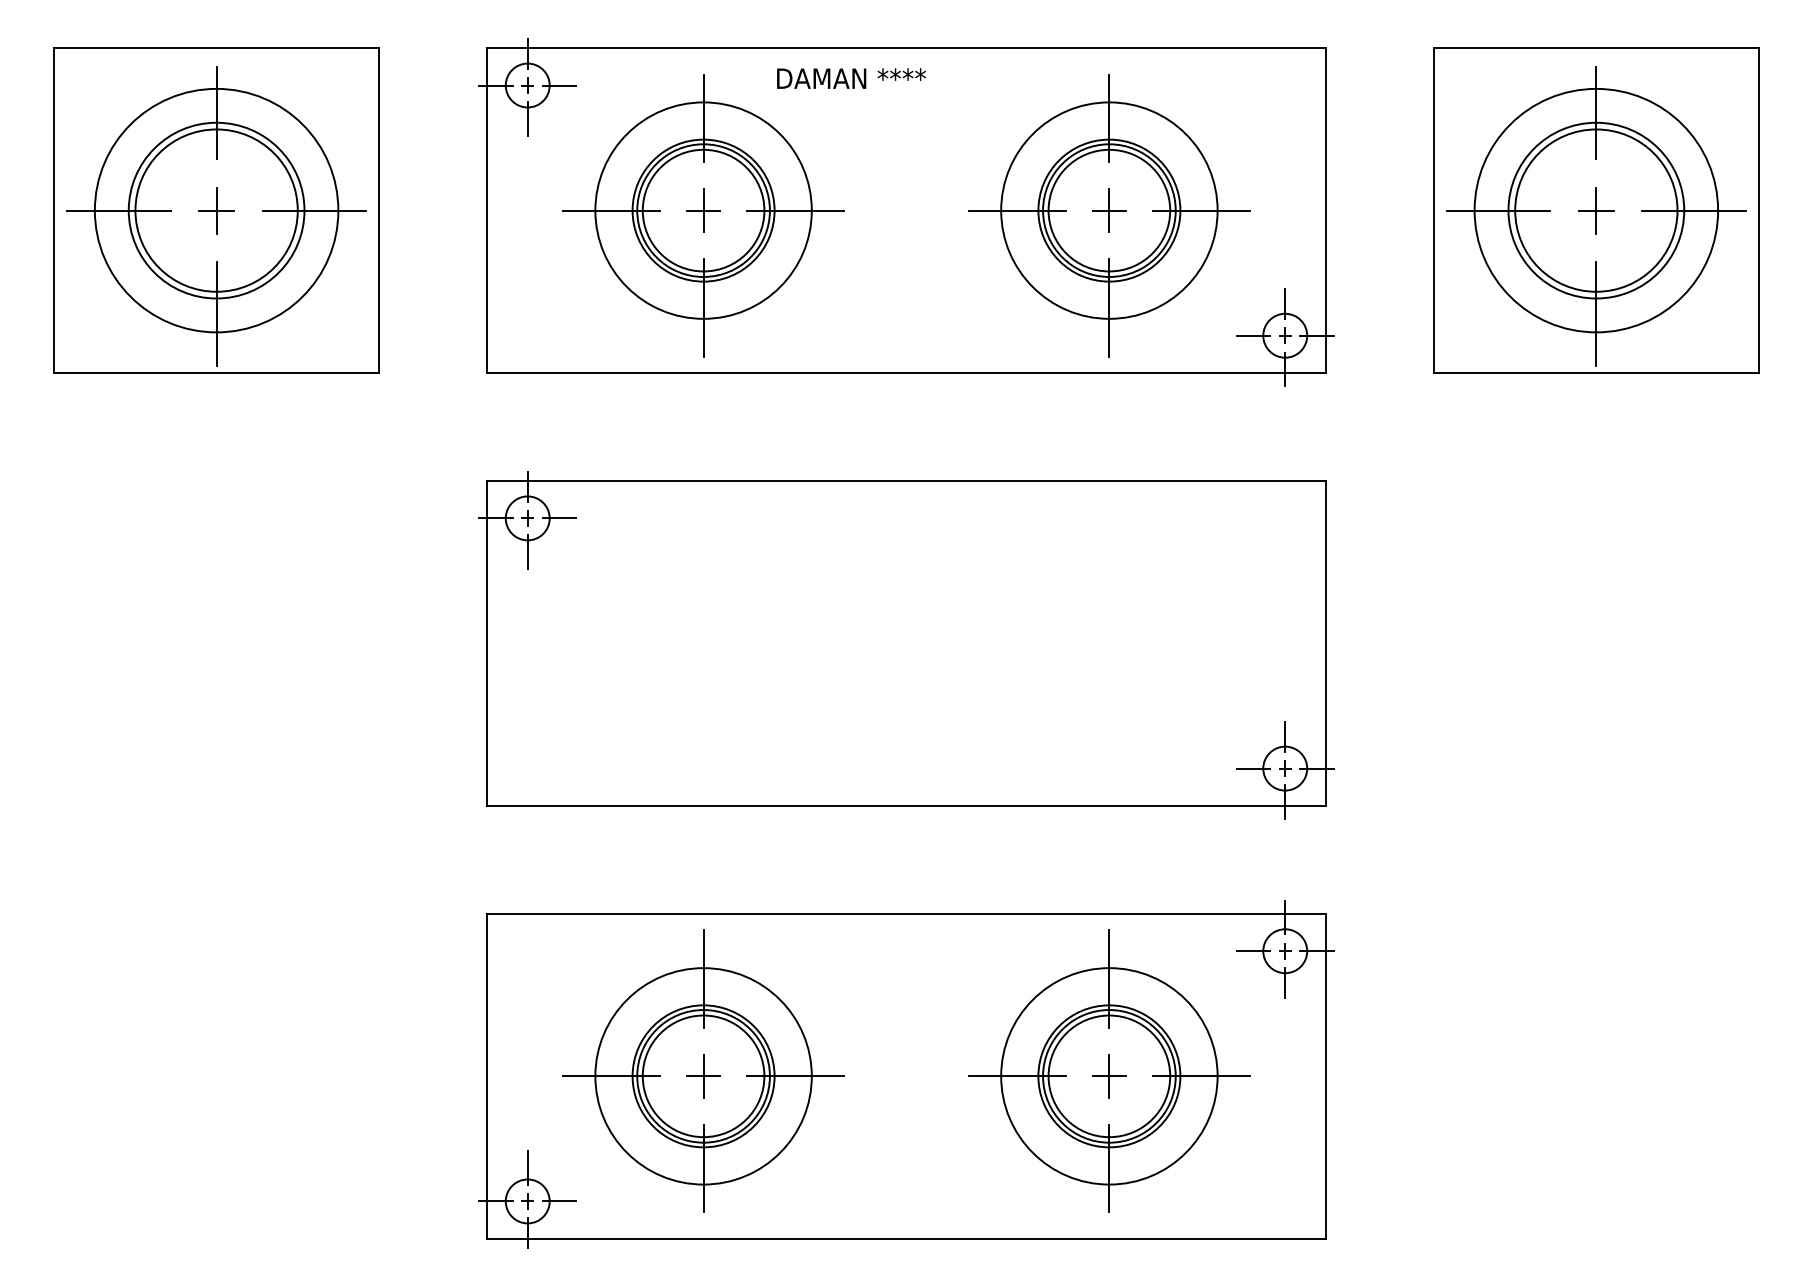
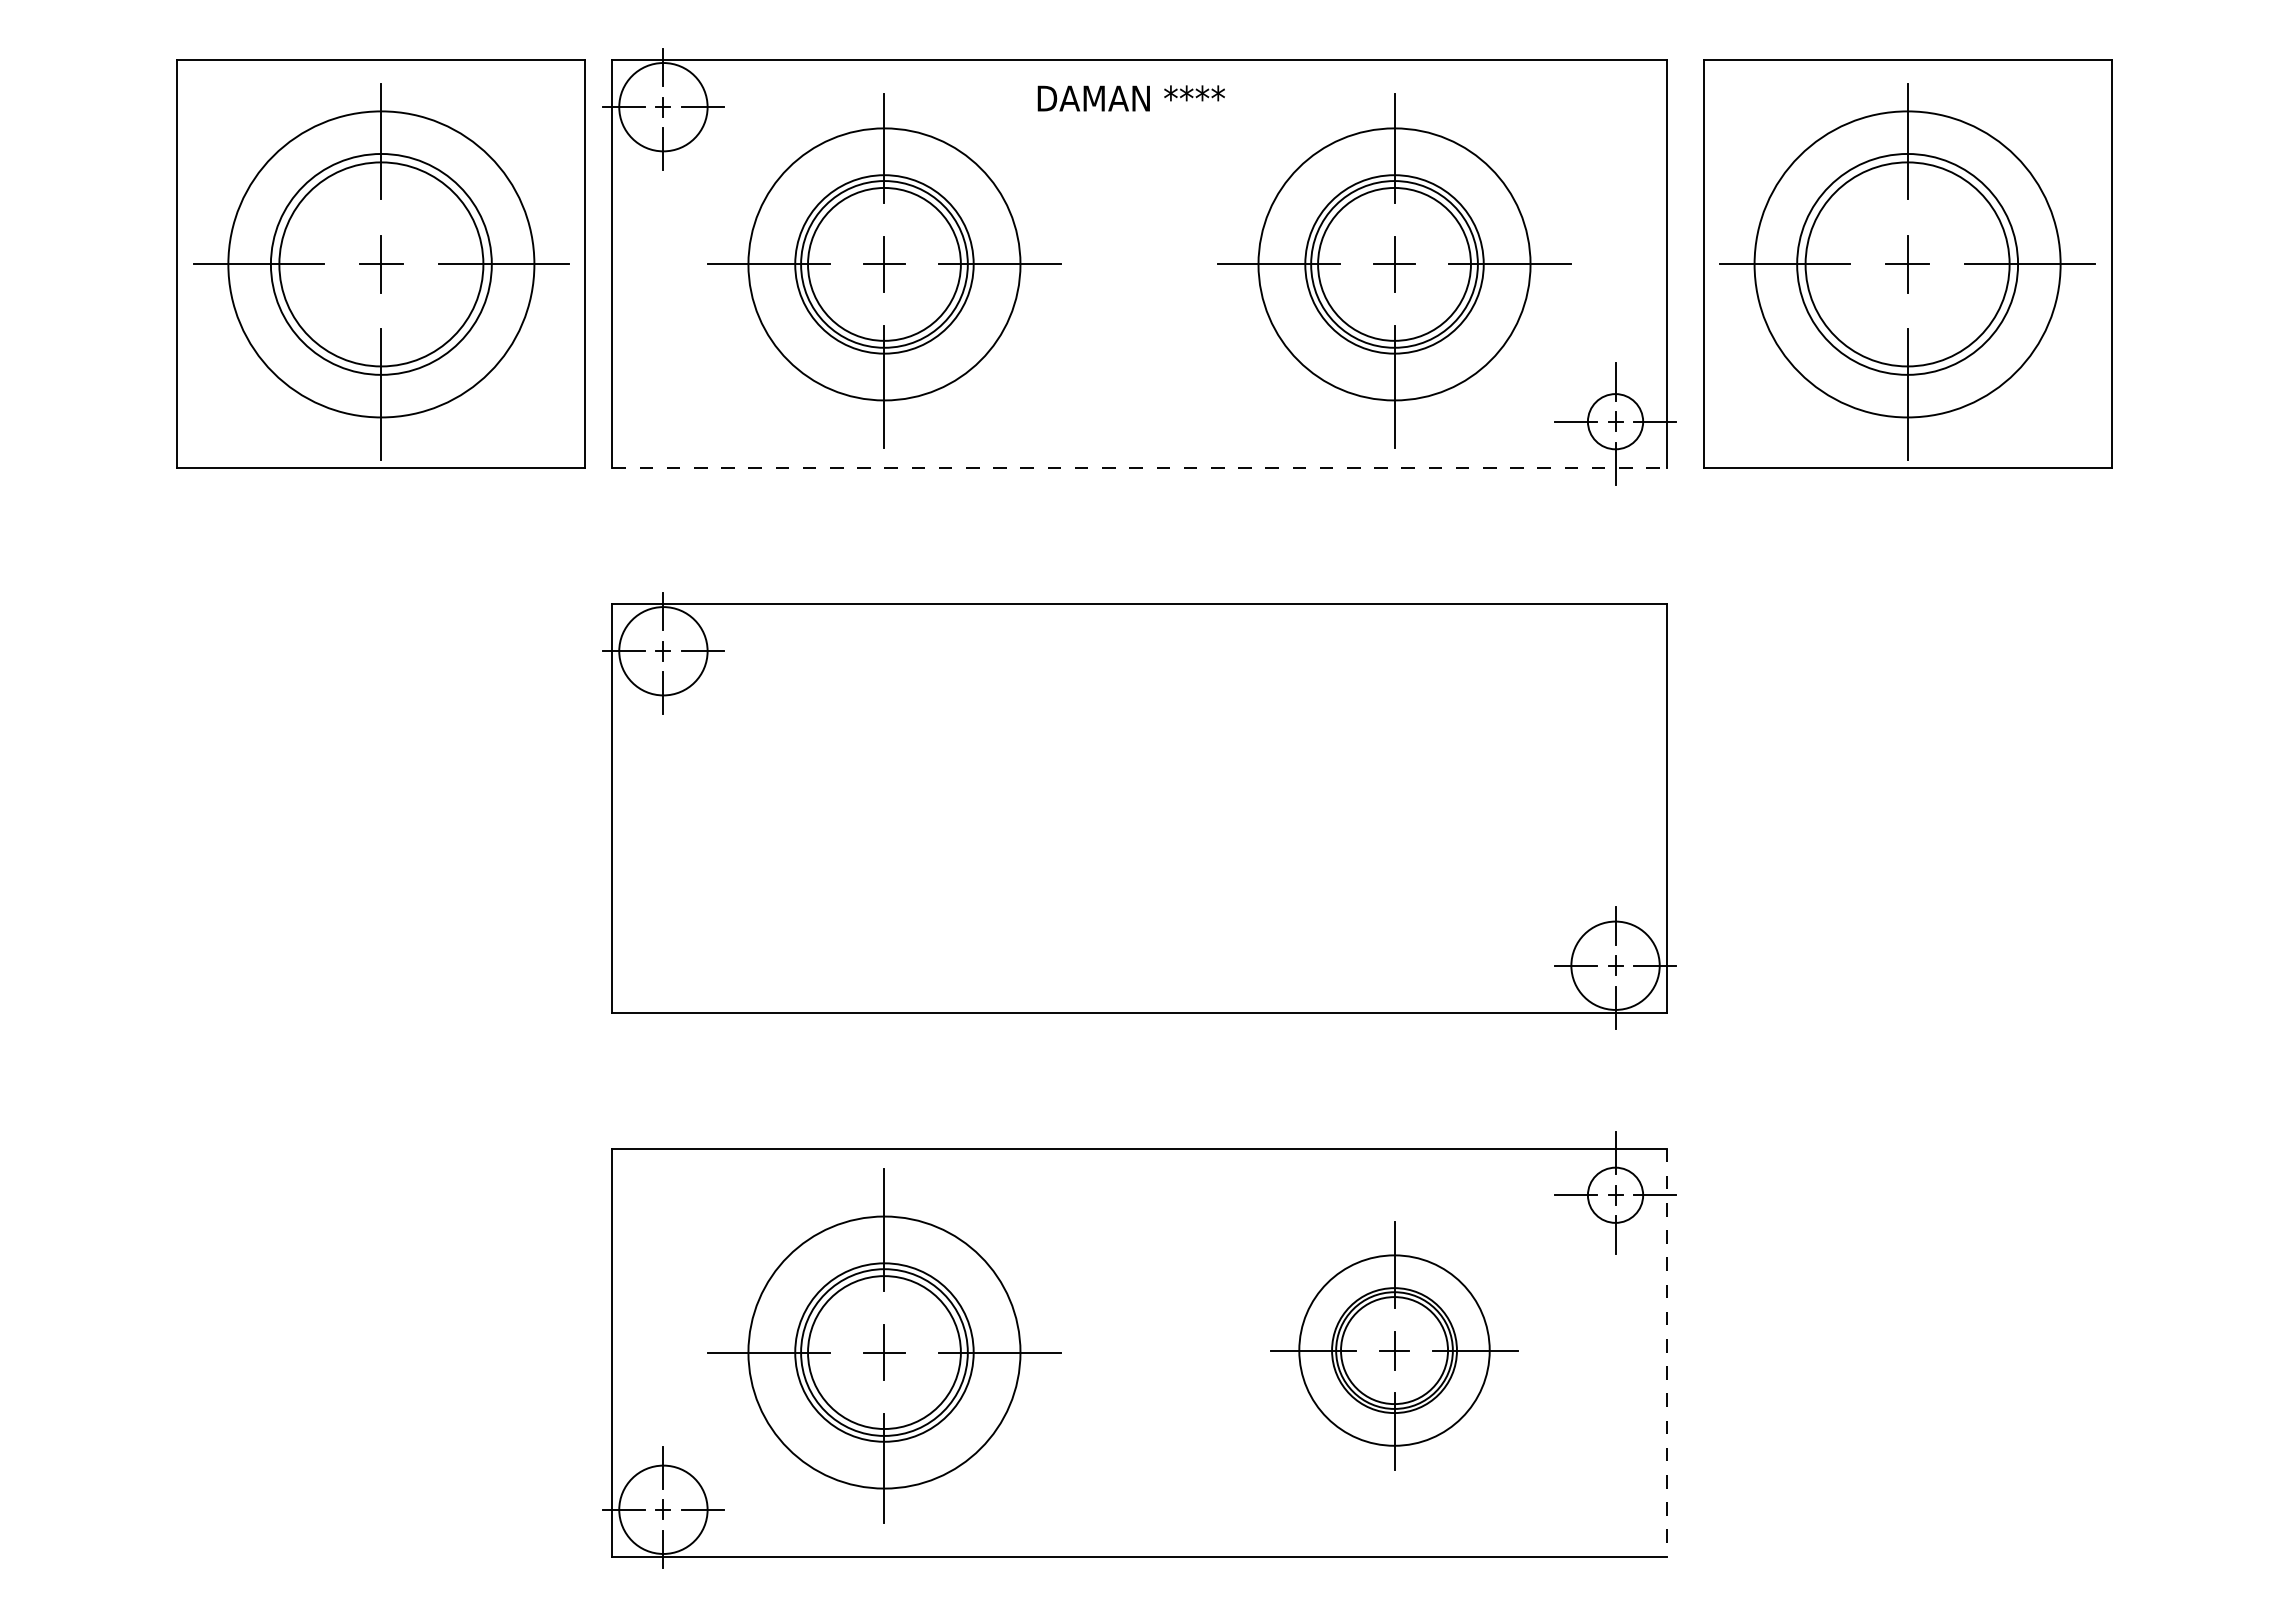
text: (850, 78) -> (1130, 98), moved
circle: (527, 84) -> (663, 106), size x1.6
part: (215, 209) -> (380, 263), moved
part: (1596, 209) -> (1907, 263), moved
line: (906, 372) -> (1139, 468), solid -> dashed
circle: (527, 517) -> (663, 650), size x1.6
circle: (1285, 768) -> (1615, 965), size x1.6
part: (1109, 1070) -> (1394, 1345), size x0.7
line: (1325, 1077) -> (1666, 1353), solid -> dashed
circle: (527, 1201) -> (663, 1509), size x1.6

